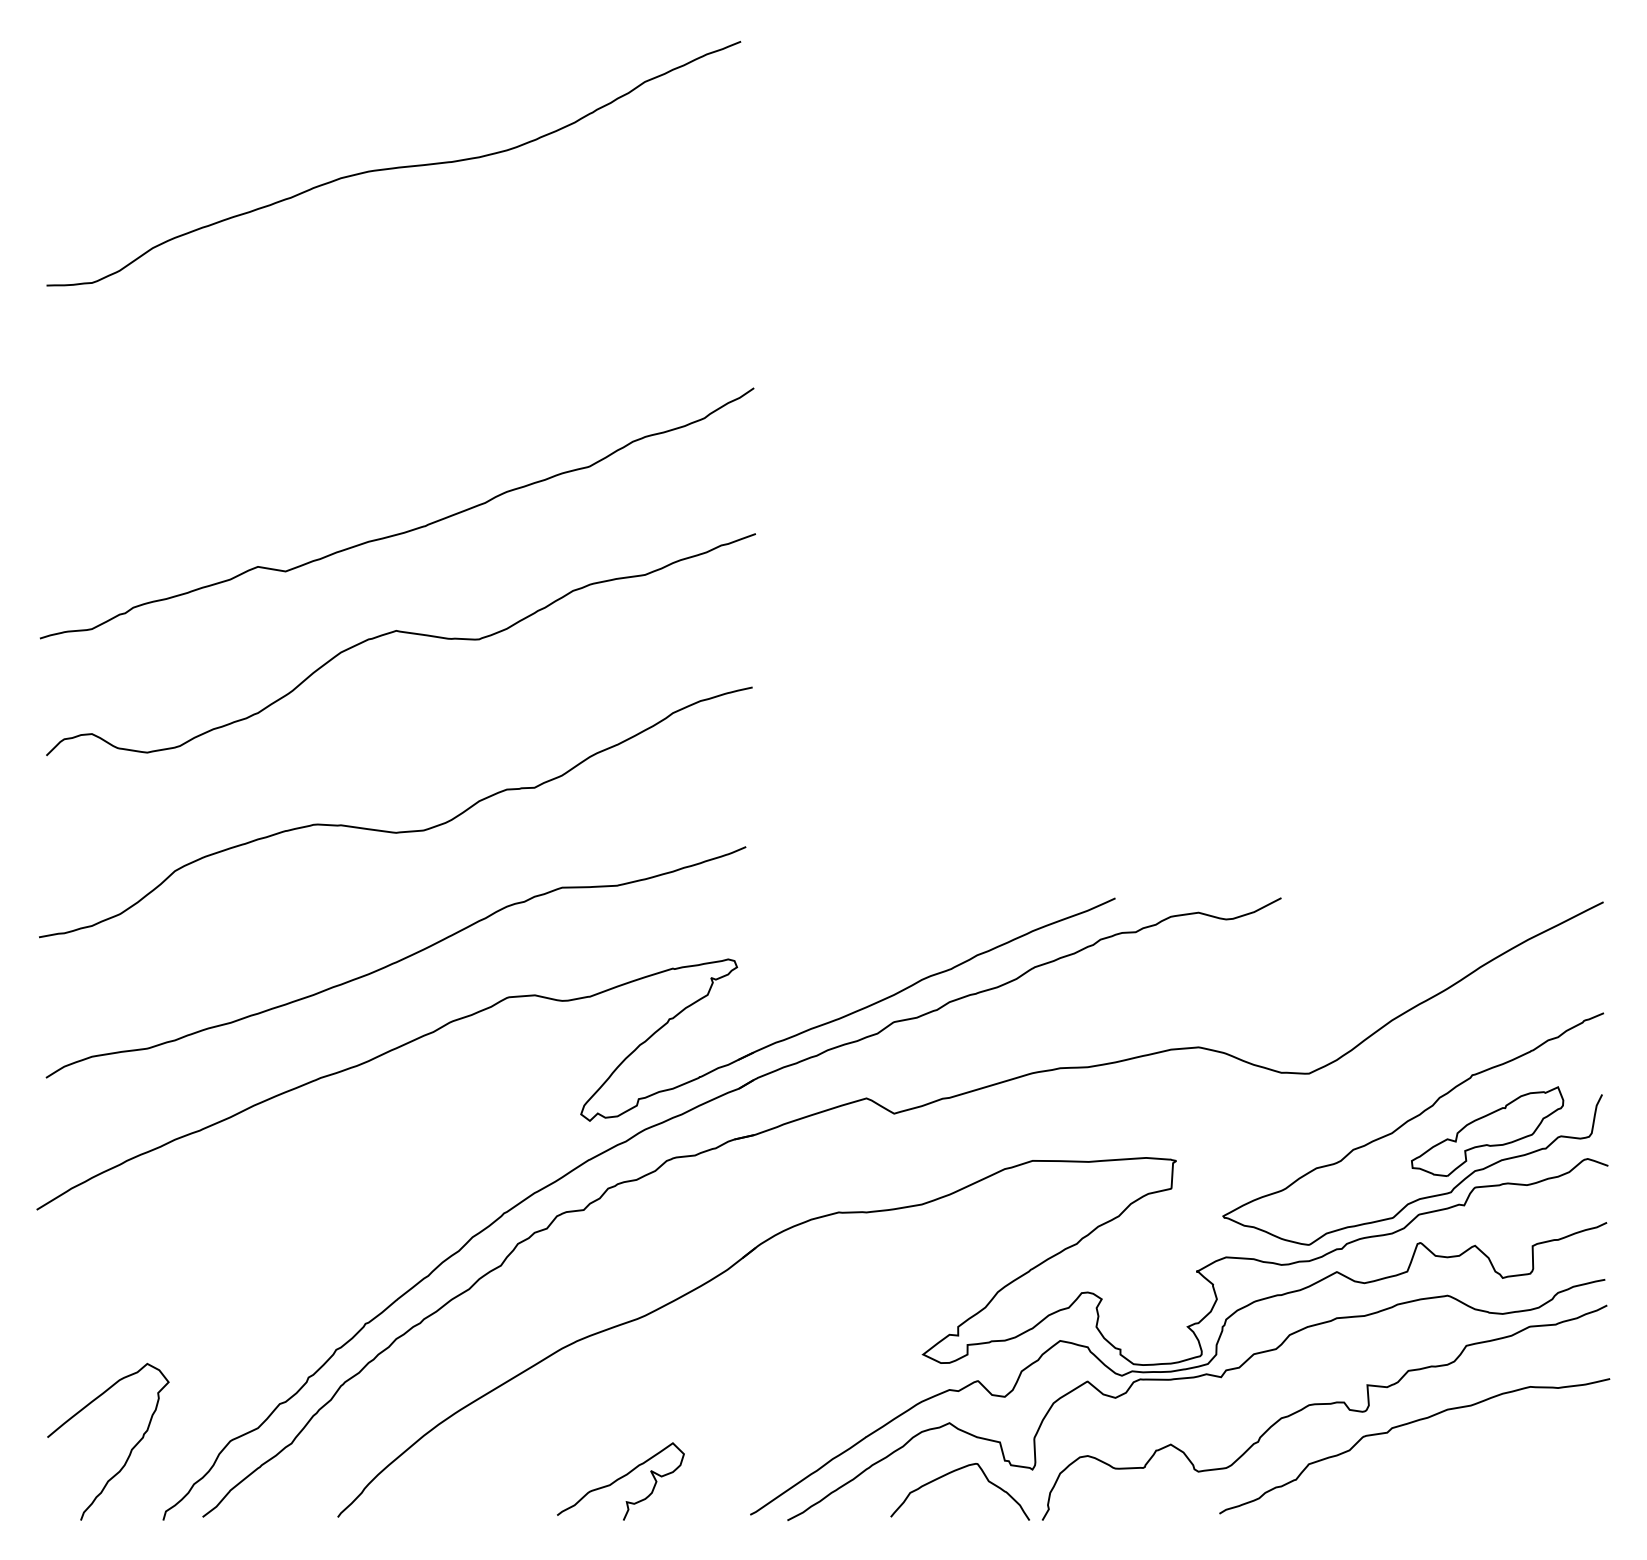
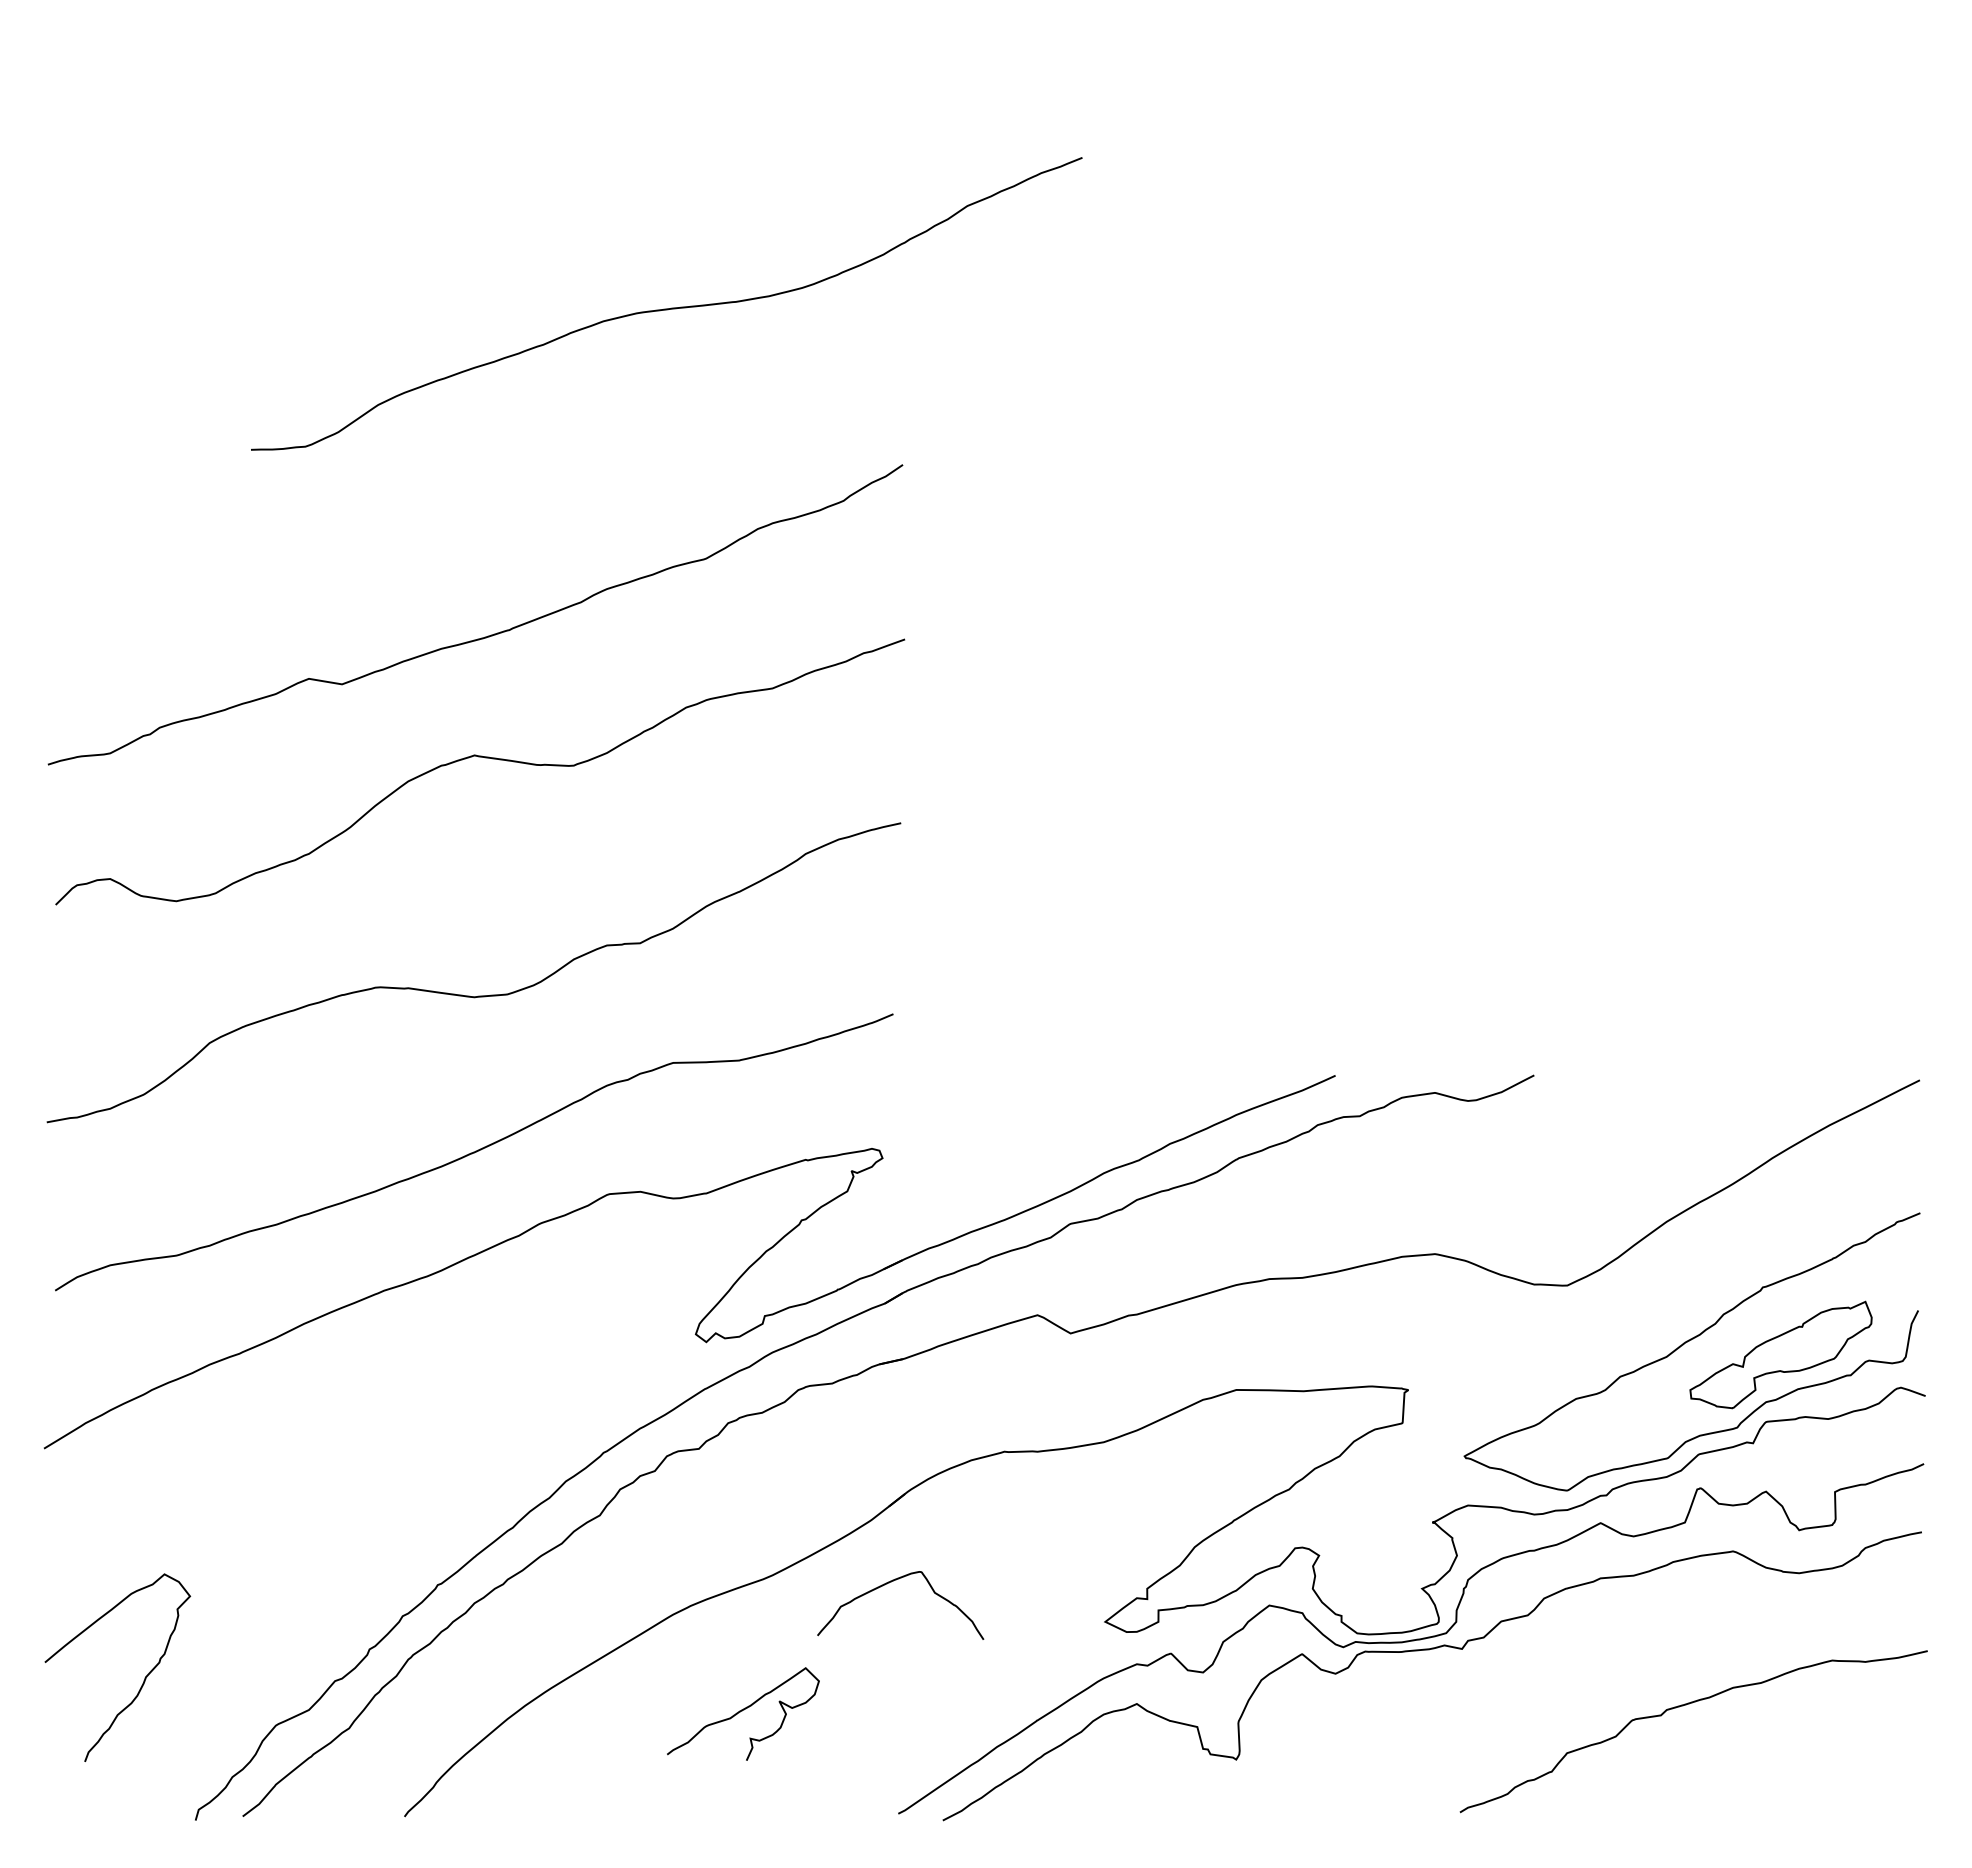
curve: (393, 167) -> (666, 308), moved
curve: (1324, 1404) -> (1585, 1681), removed
curve: (129, 1452) -> (143, 1680), moved
curve: (951, 1473) -> (890, 1583), moved
curve: (620, 1479) -> (742, 1711), moved

